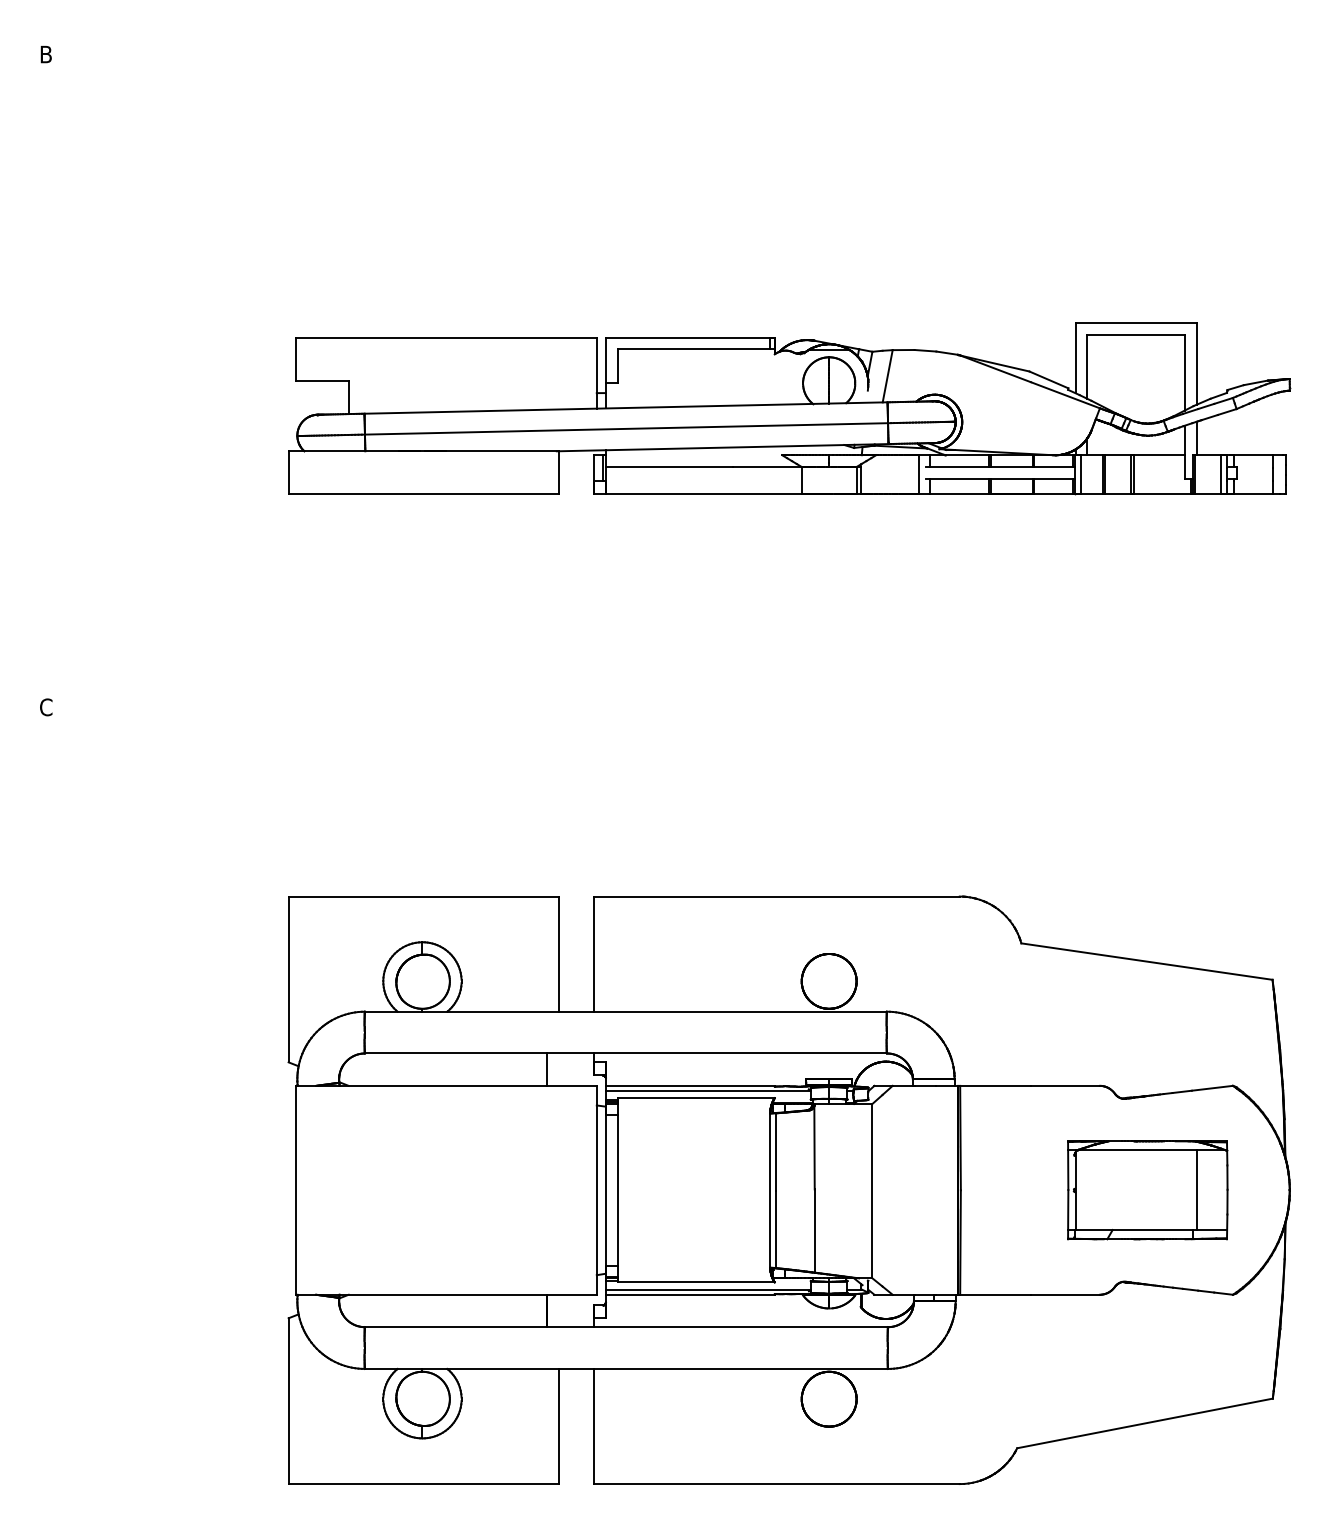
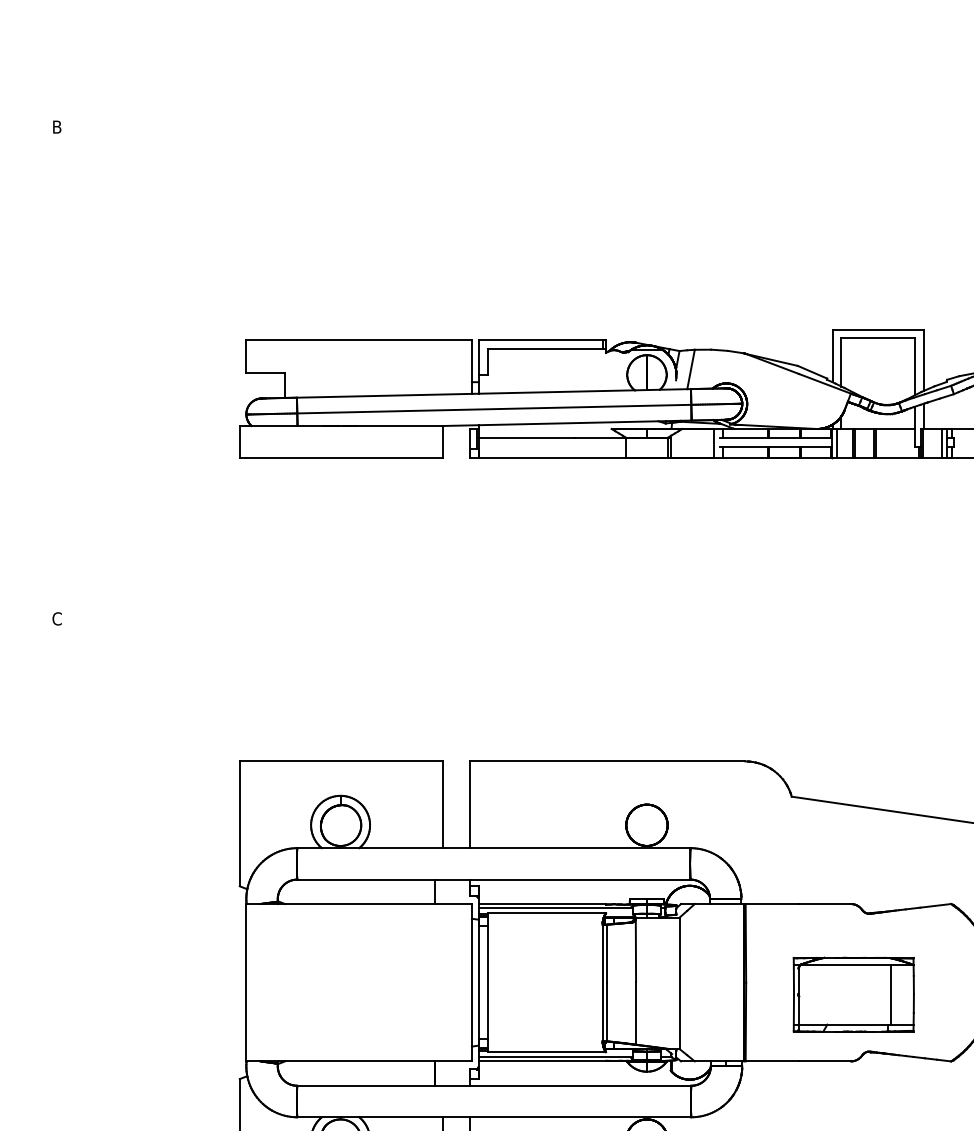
part: (1147, 1190) -> (853, 994), moved

